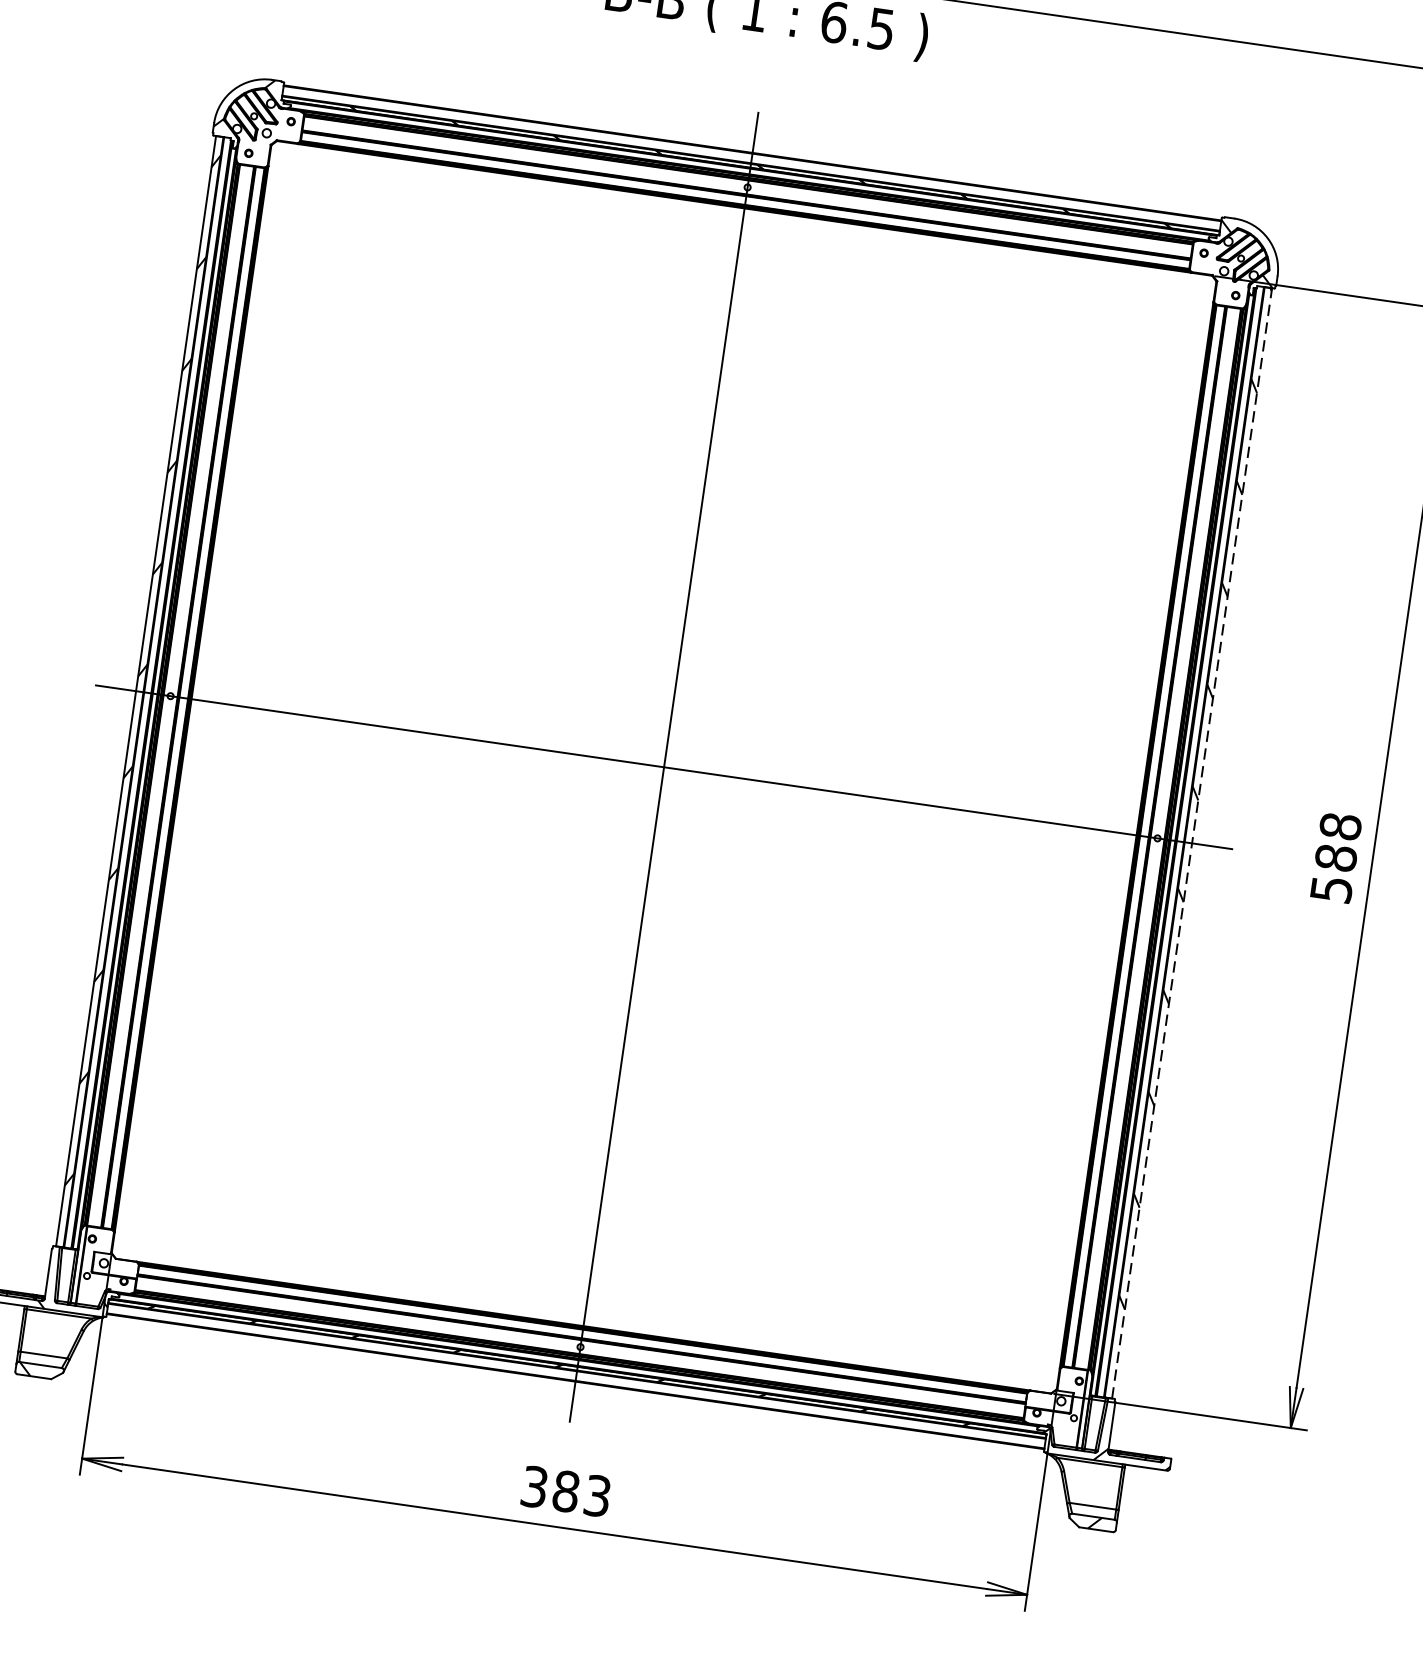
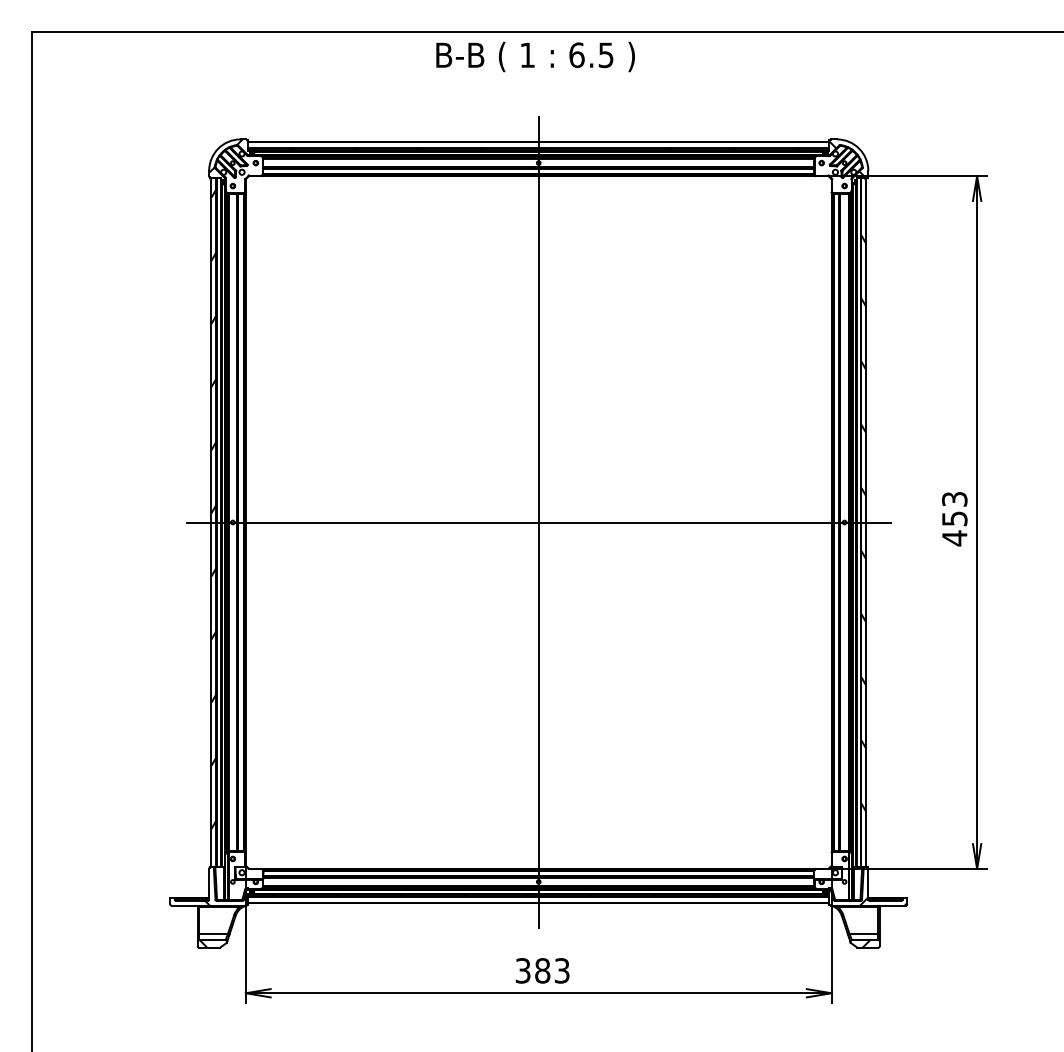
line: (1192, 843) -> (866, 522), dashed -> solid
text: (1335, 857) -> (954, 518), 588 -> 453

